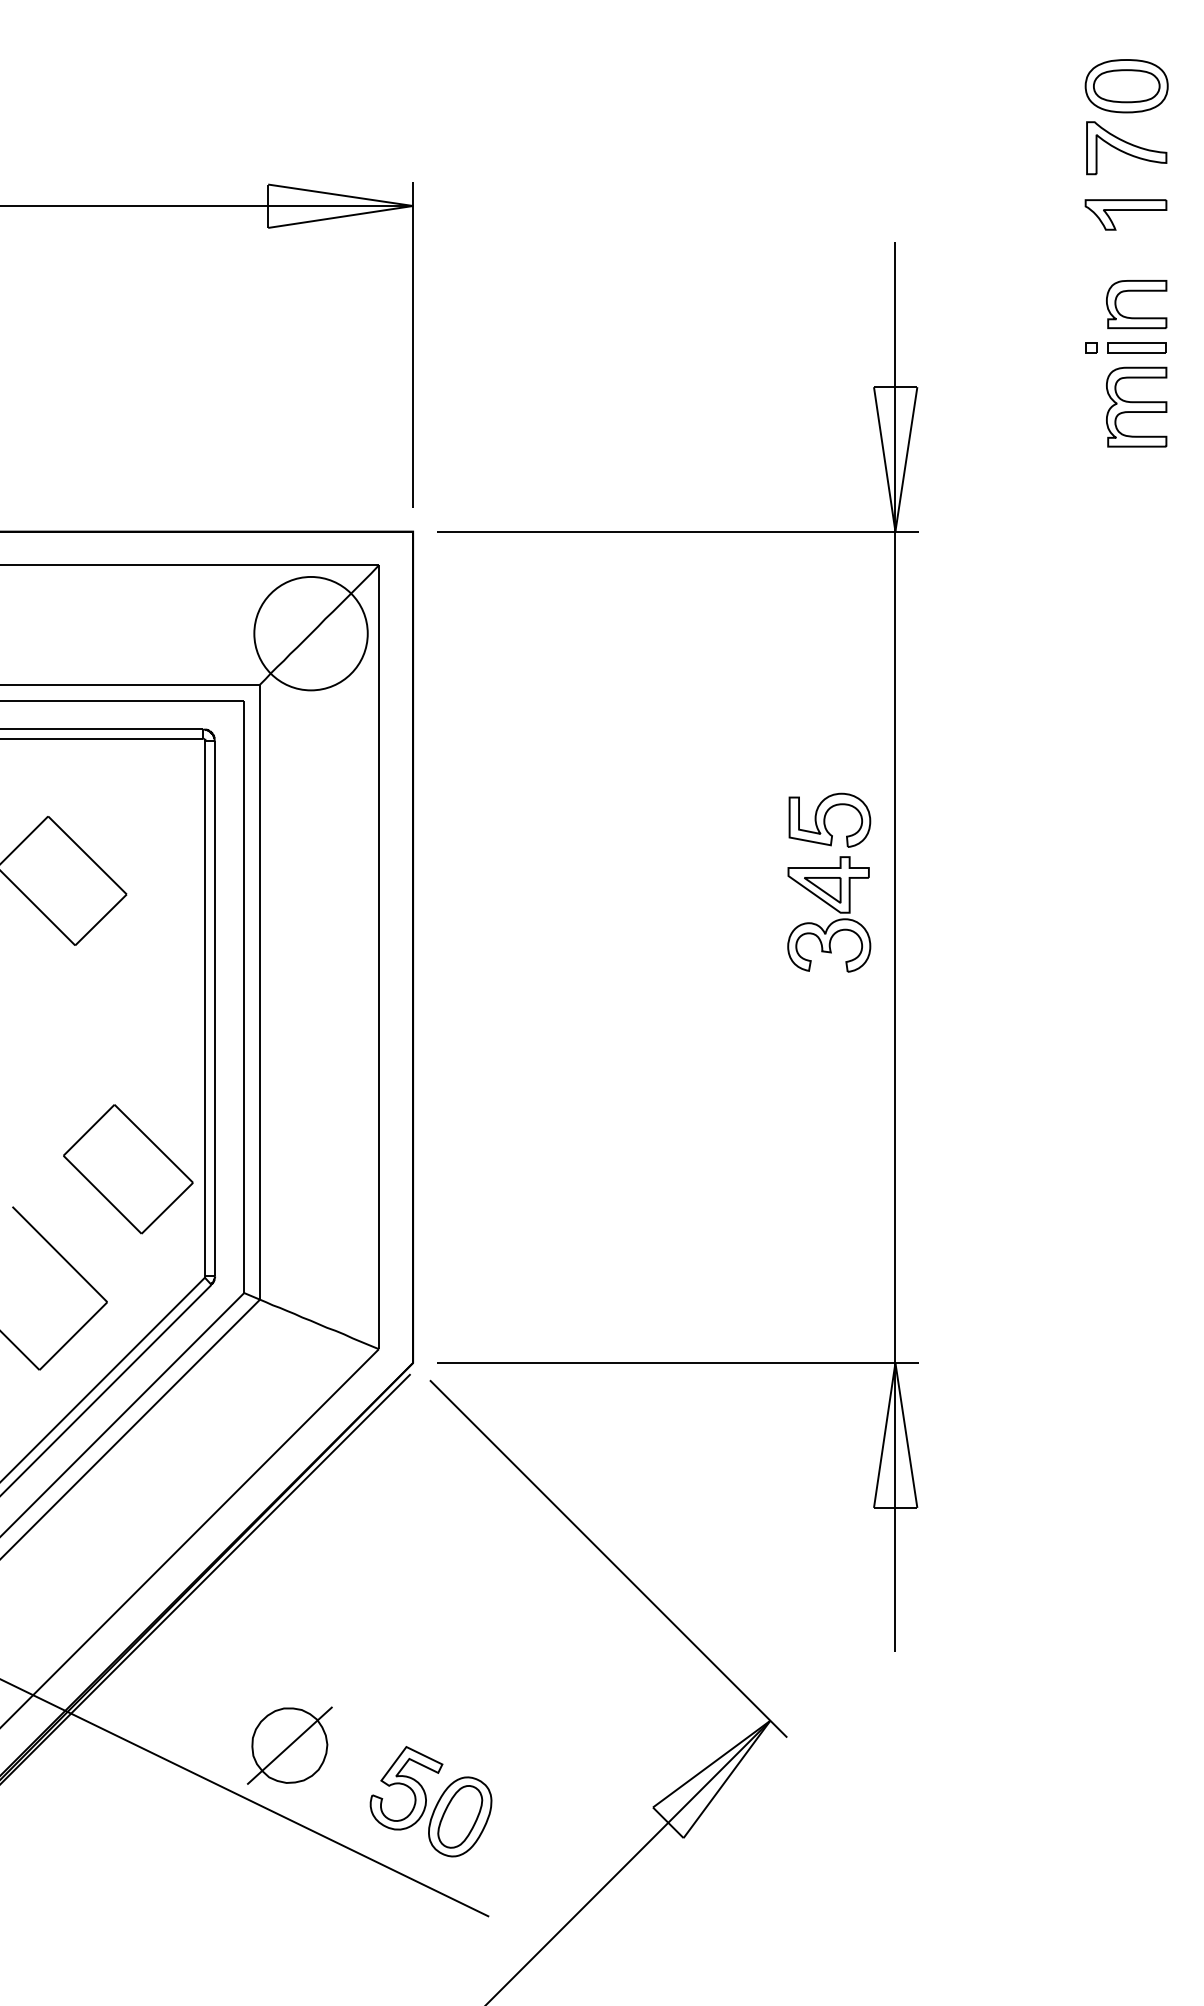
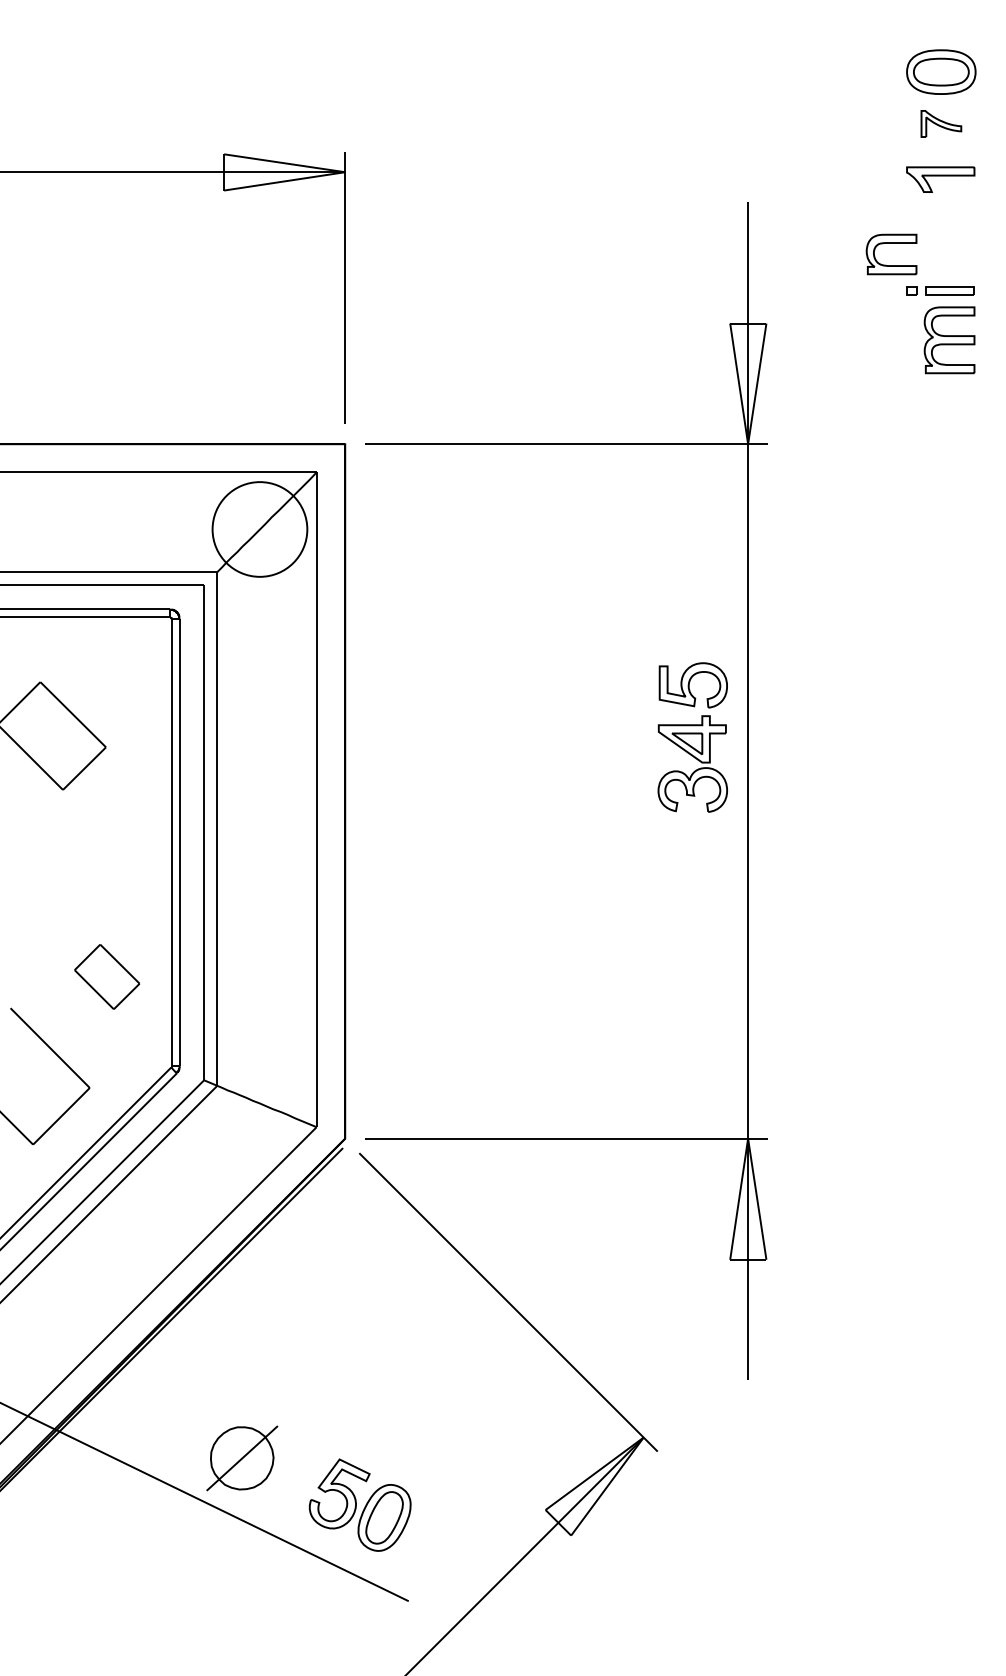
part: (1126, 147) -> (941, 123), size x0.6
part: (1136, 291) -> (891, 243), moved
part: (127, 1168) -> (106, 976), size x0.6

